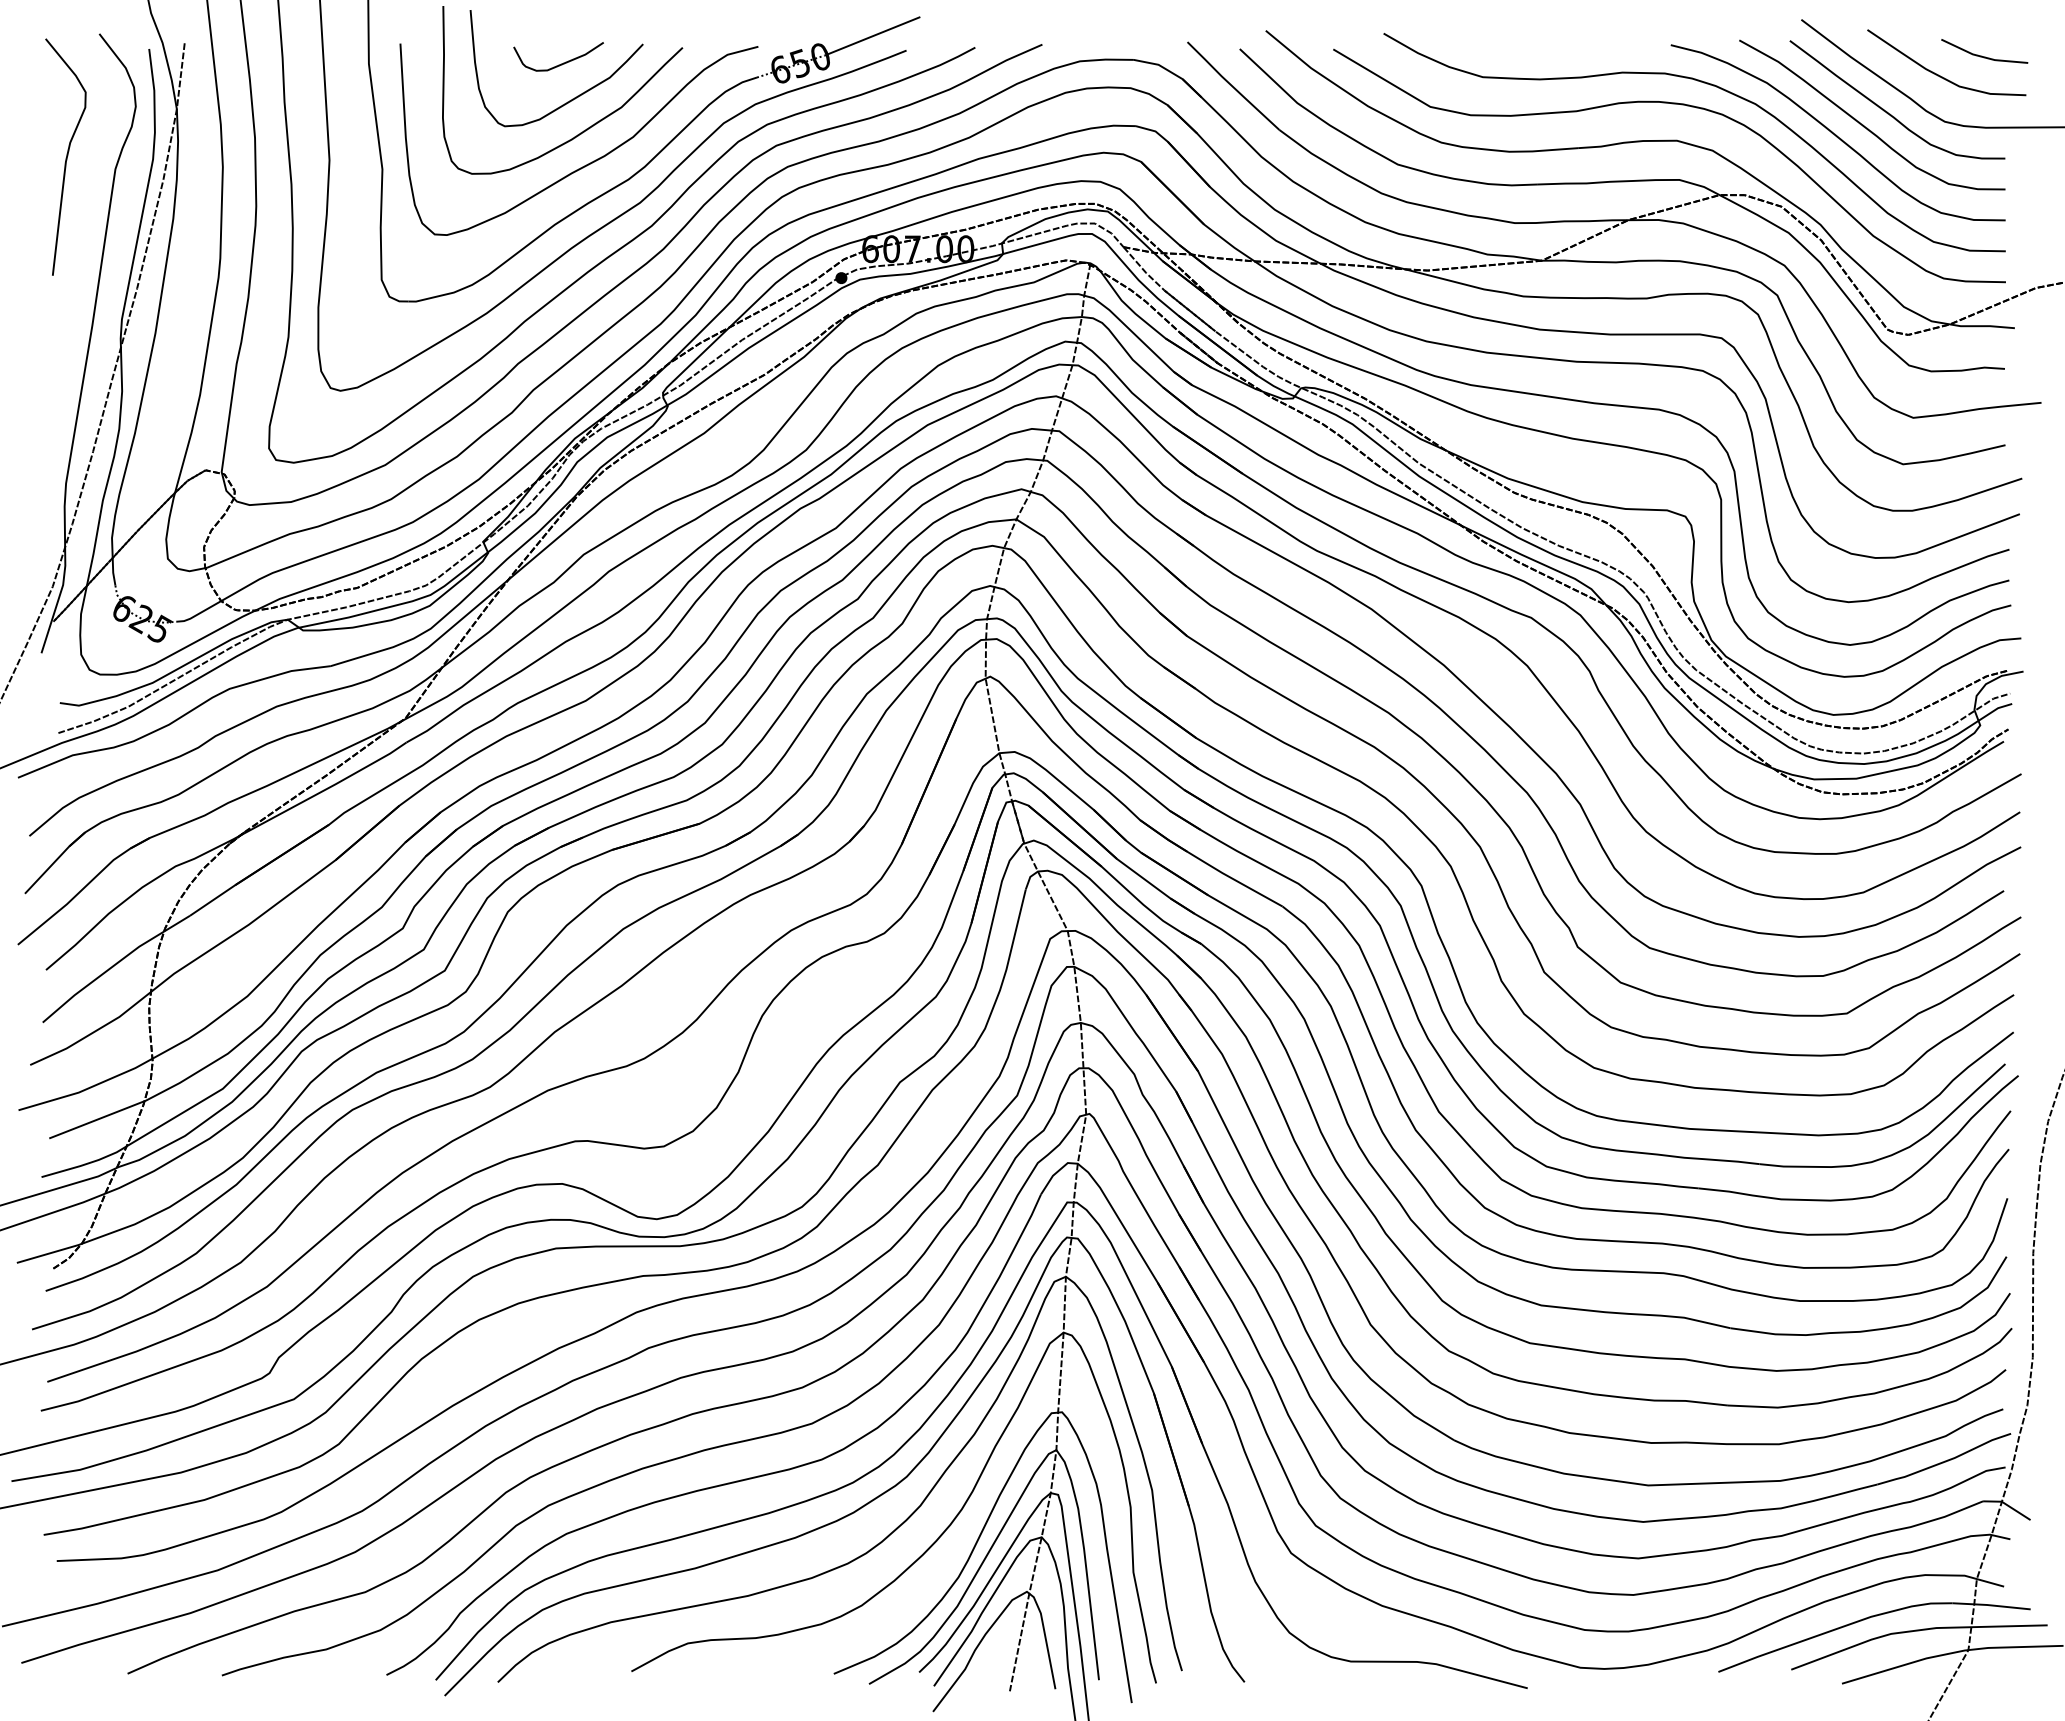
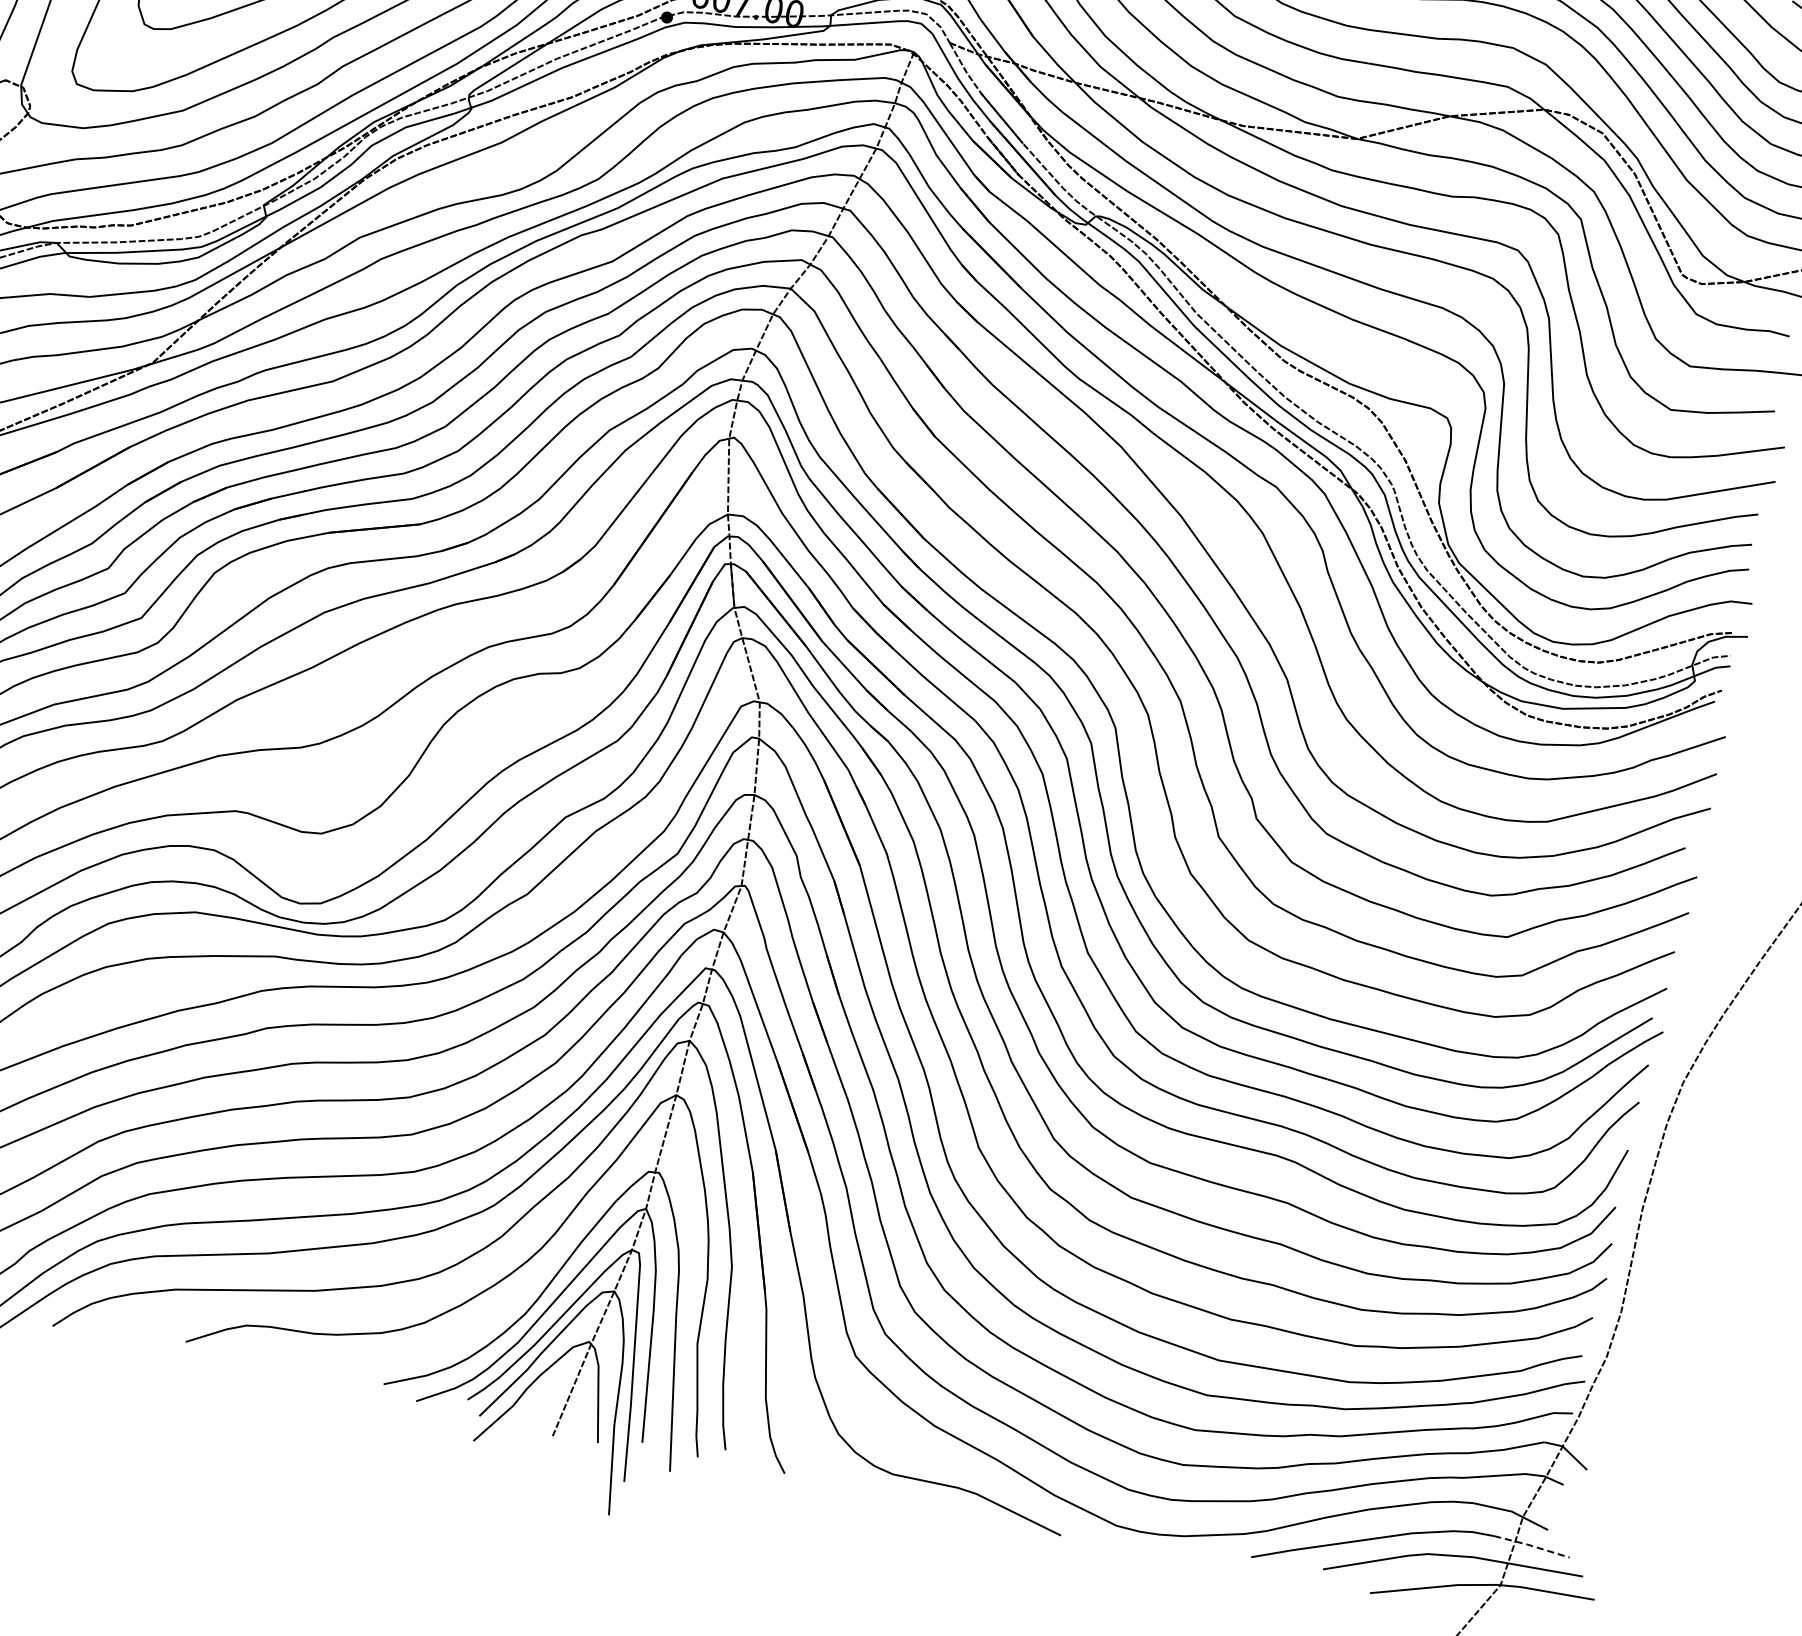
line: (1991, 1605) -> (1532, 1546), solid -> dashed

